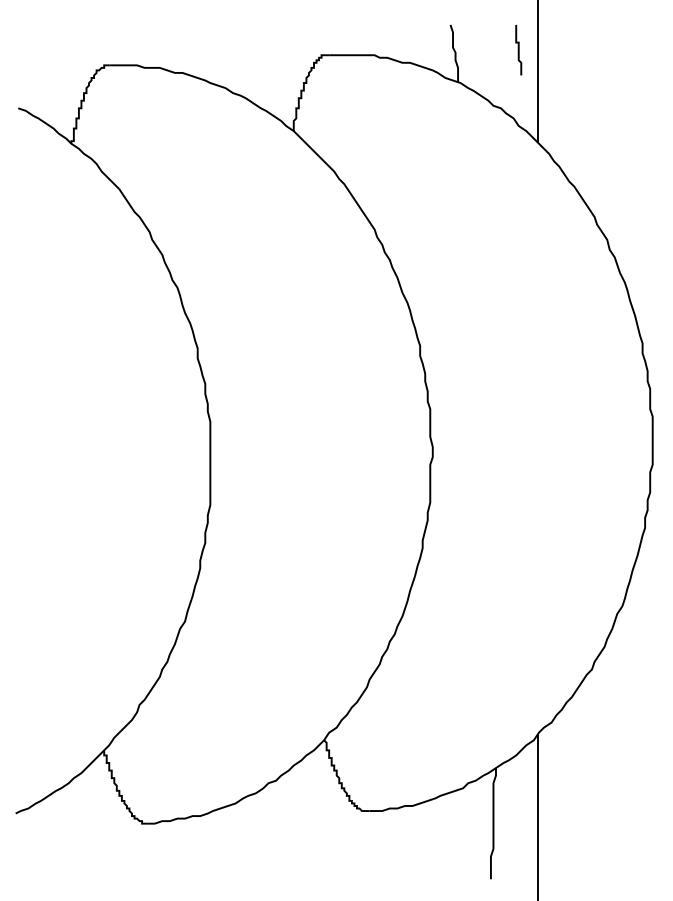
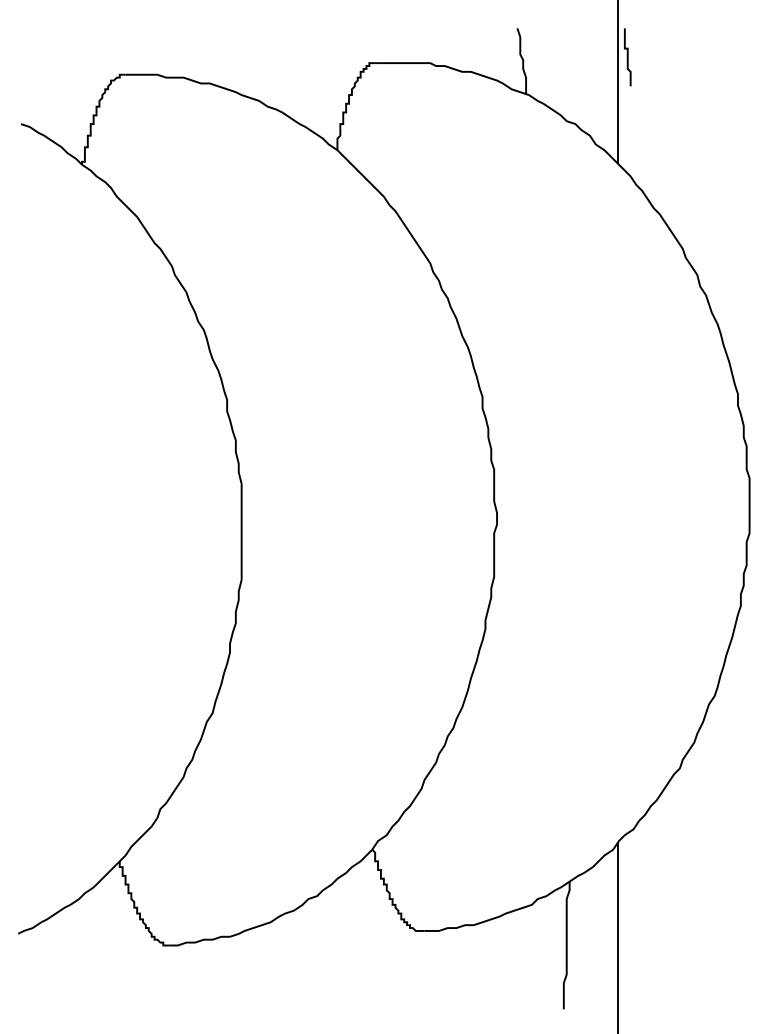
curve: (518, 50) -> (627, 57), moved

